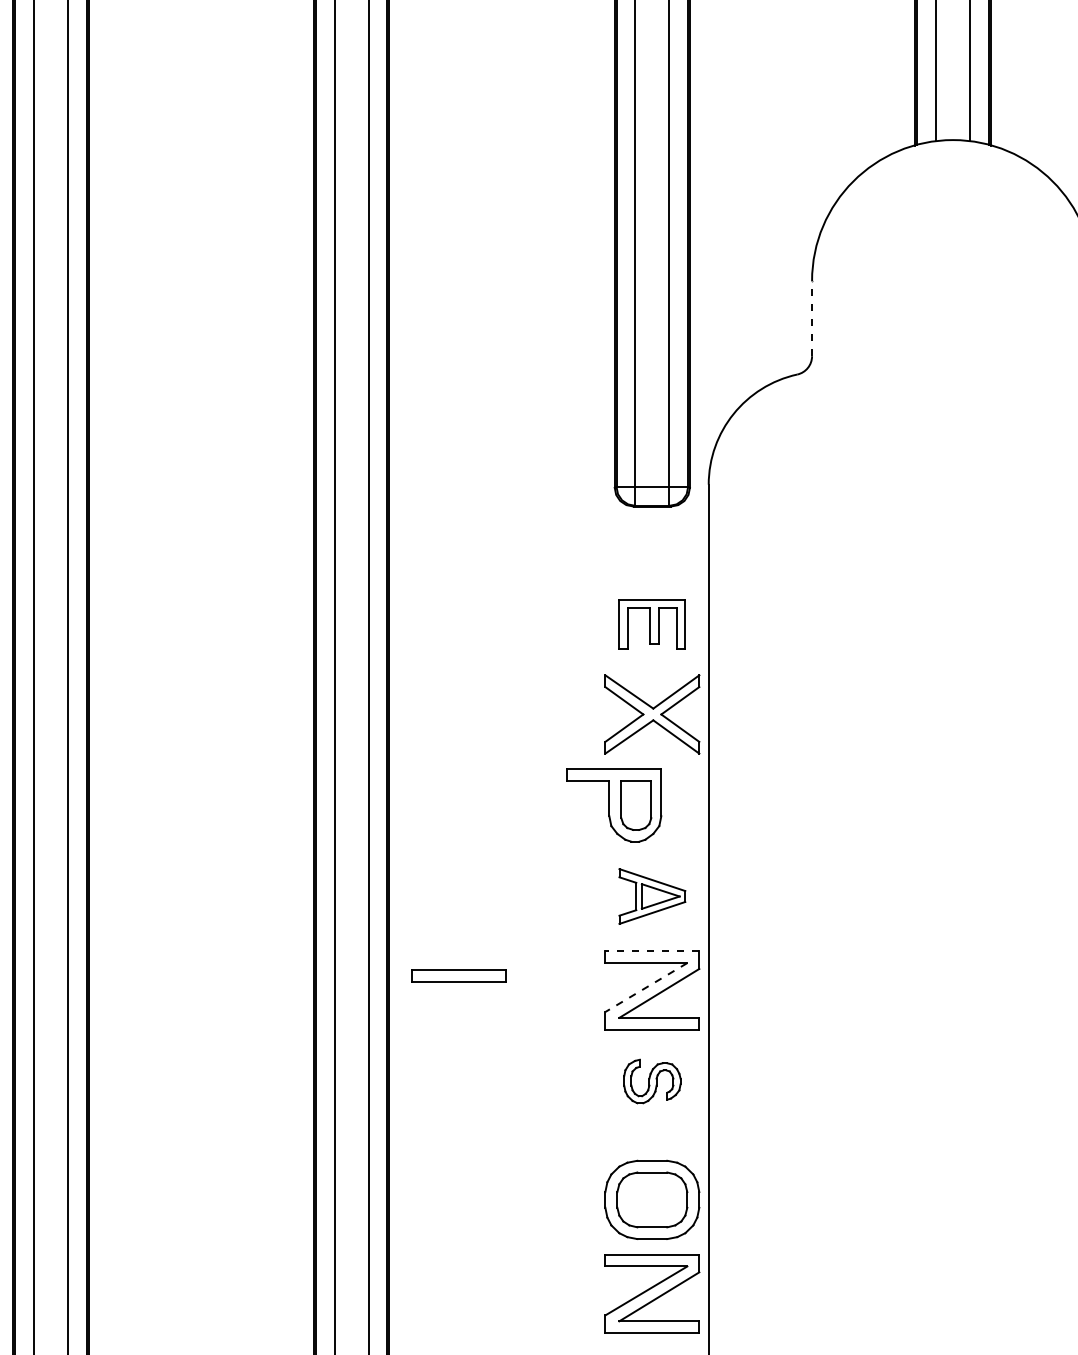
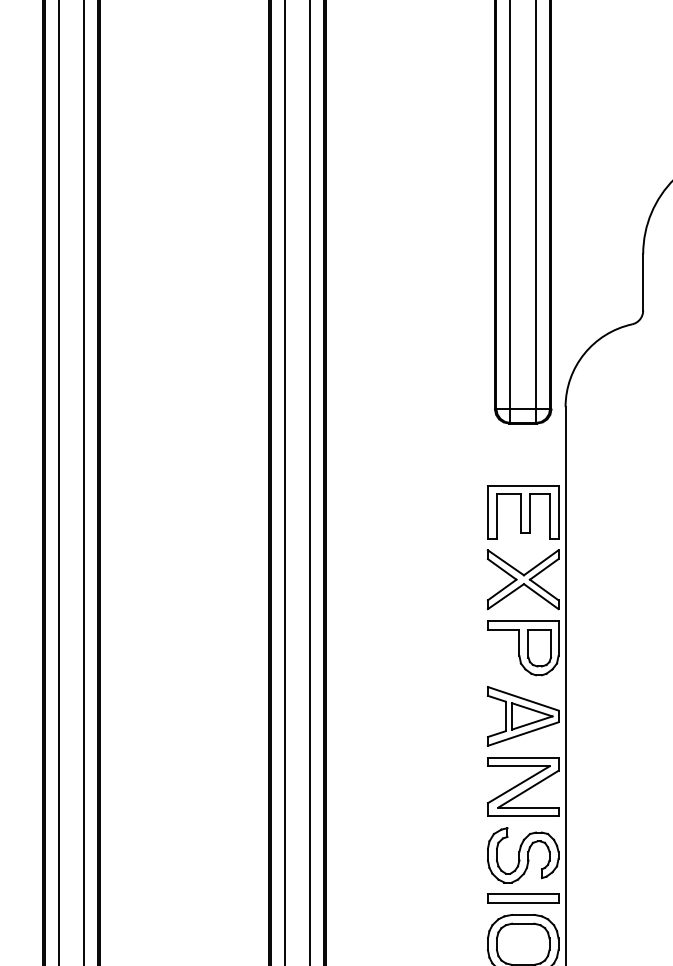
line: (812, 318) -> (643, 282), dashed -> solid
part: (651, 624) -> (522, 512), size x1.43
part: (614, 805) -> (523, 648), moved
part: (652, 896) -> (523, 716), size x1.43
line: (652, 951) -> (523, 757), dashed -> solid
part: (458, 975) -> (522, 898), moved
line: (646, 987) -> (518, 784), dashed -> solid
part: (652, 1081) -> (523, 855), size x1.67

